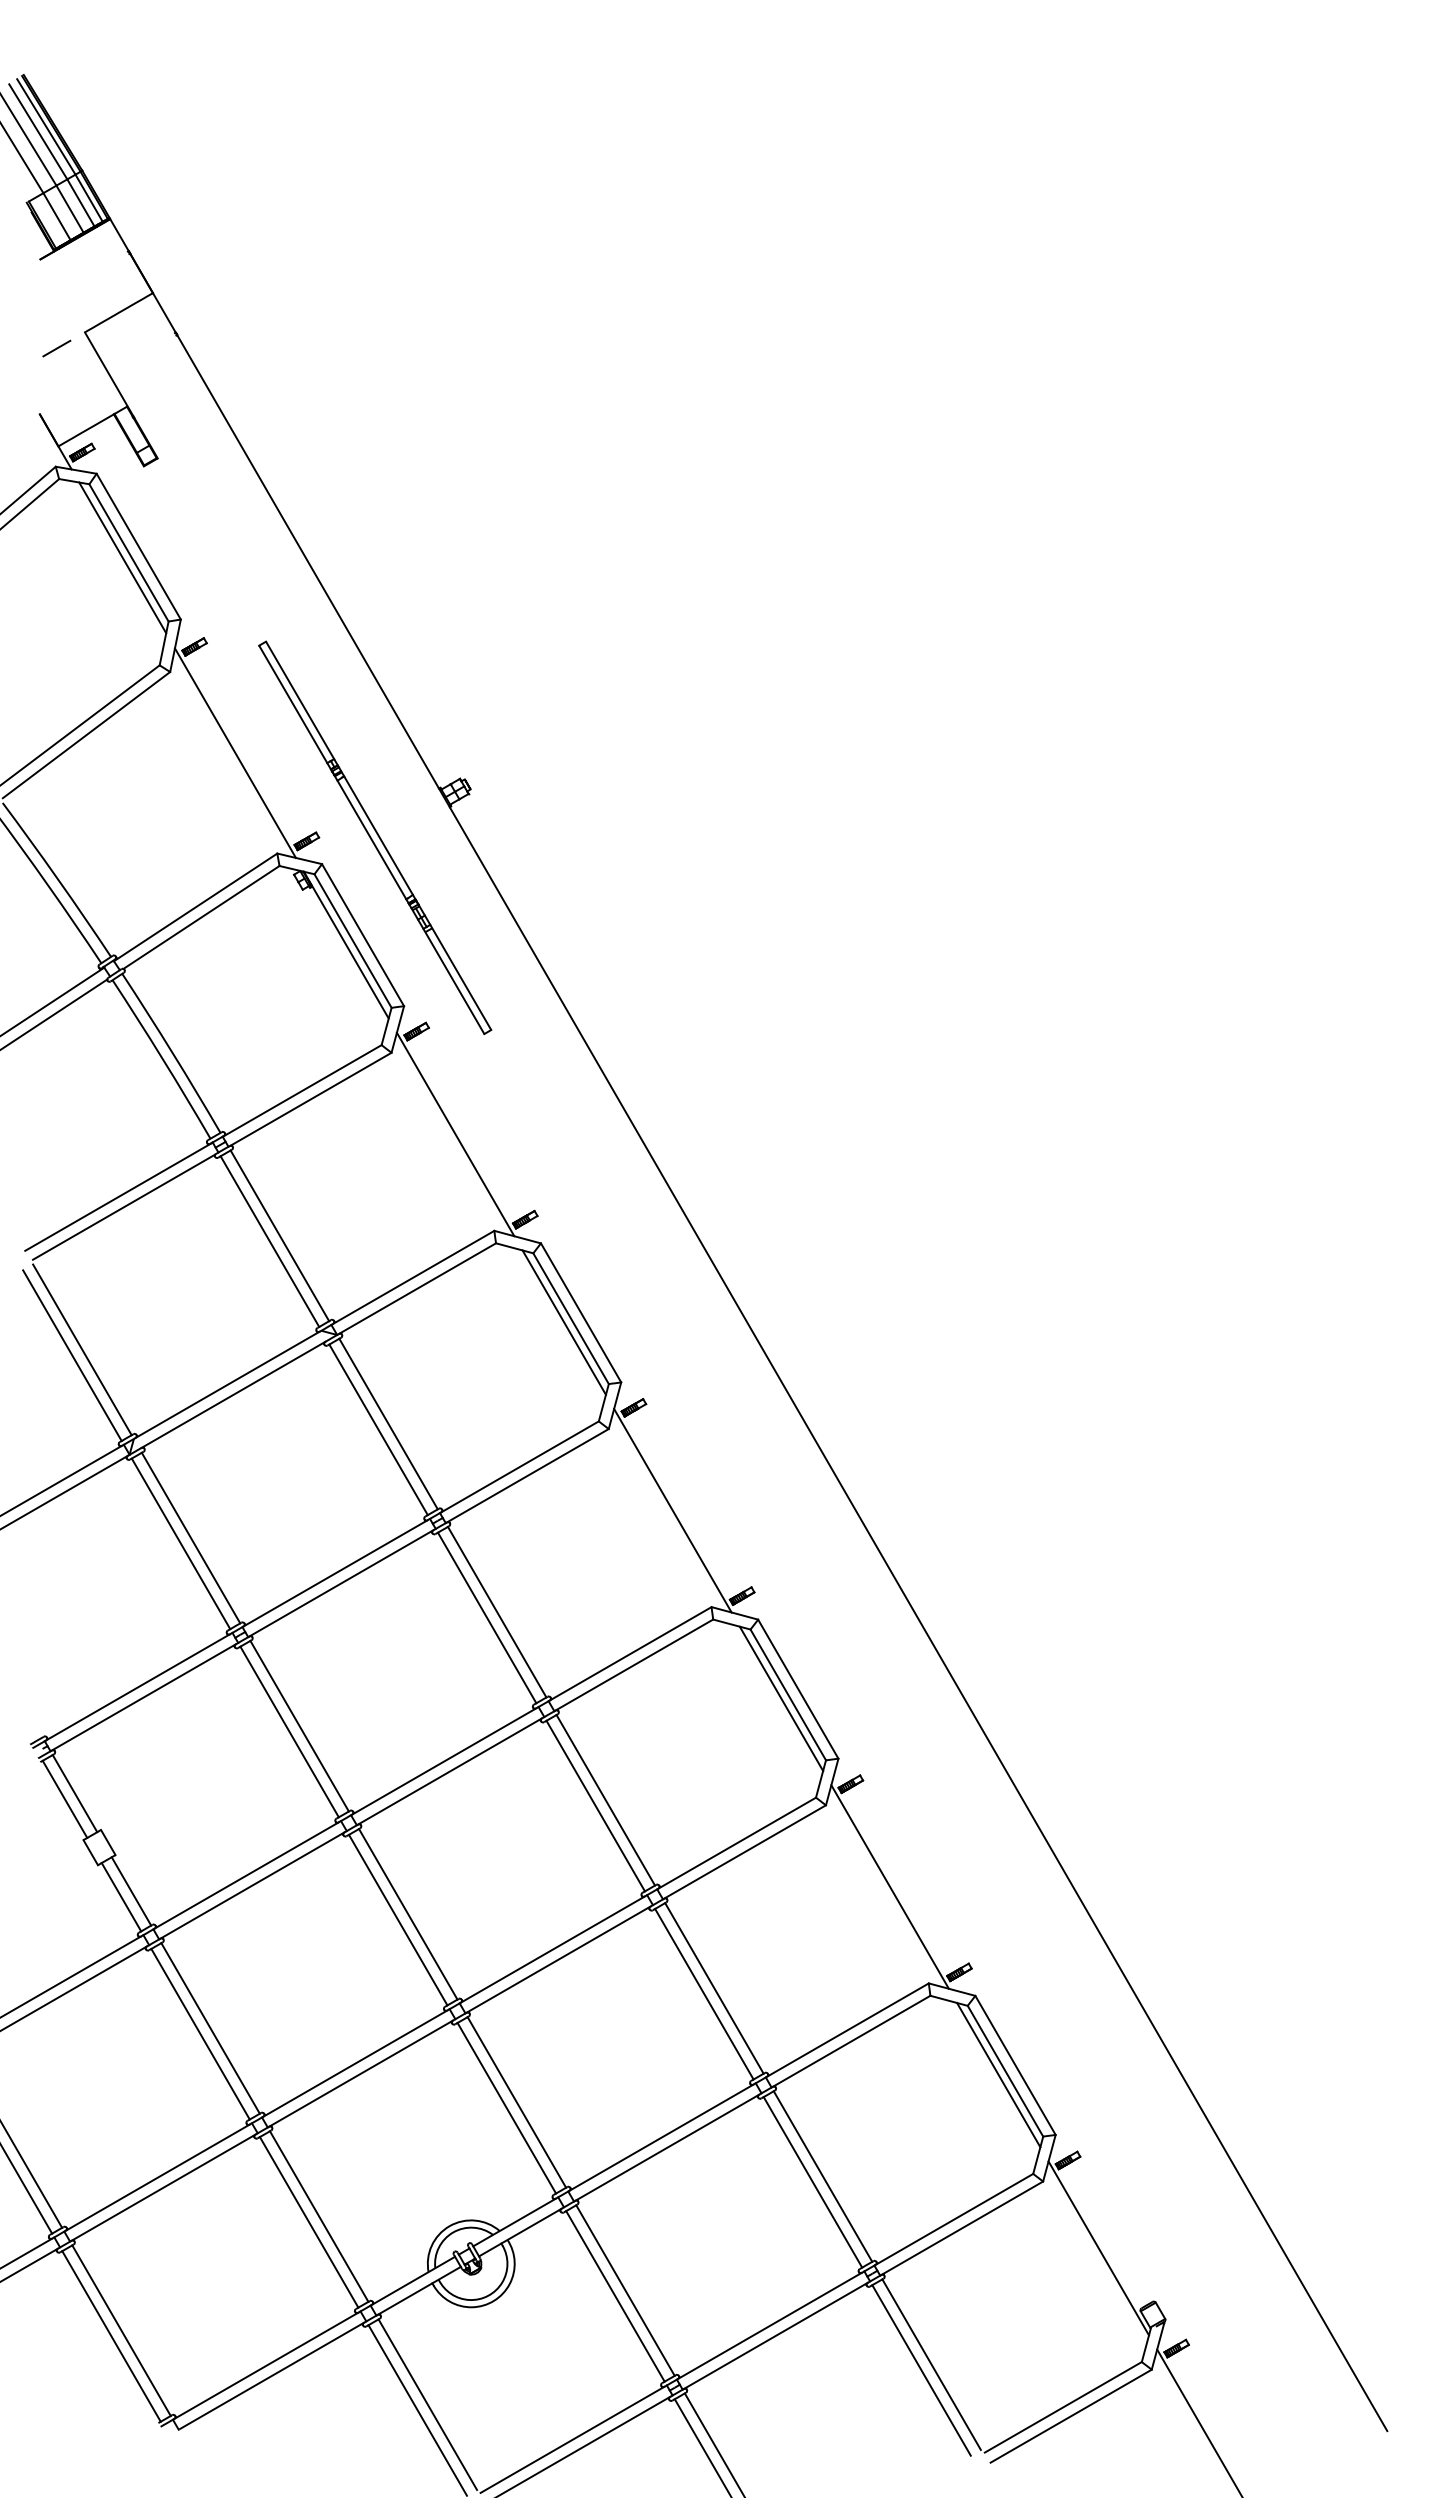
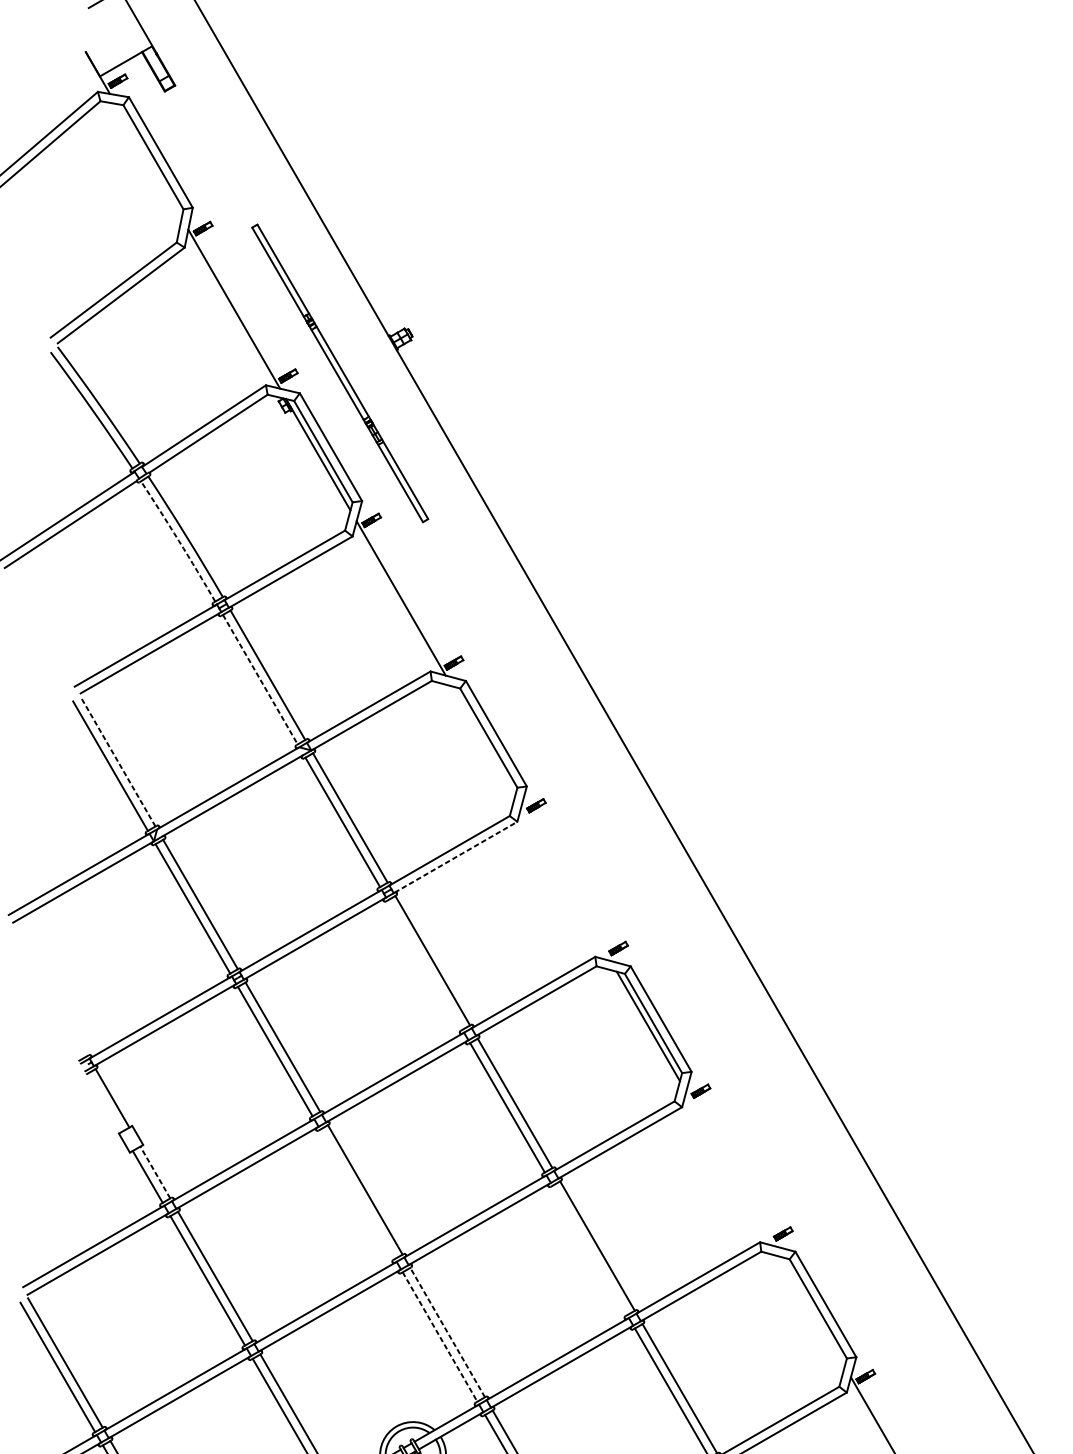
line: (122, 557) -> (148, 160), removed
arc: (162, 1058) -> (178, 540), solid -> dashed
line: (269, 1241) -> (260, 679), solid -> dashed
line: (563, 1322) -> (483, 741), removed
line: (82, 1349) -> (118, 761), solid -> dashed
line: (528, 1475) -> (456, 857), solid -> dashed
line: (672, 1510) -> (565, 883), removed
line: (486, 1617) -> (424, 964), removed
line: (64, 1798) -> (104, 1102), removed
line: (889, 1886) -> (730, 1168), removed
line: (131, 1891) -> (155, 1172), solid -> dashed
line: (397, 1919) -> (357, 1193), removed
line: (704, 1993) -> (589, 1249), removed
line: (998, 2074) -> (812, 1311), removed
line: (516, 2102) -> (447, 1332), solid -> dashed
line: (507, 2108) -> (440, 1337), solid -> dashed

